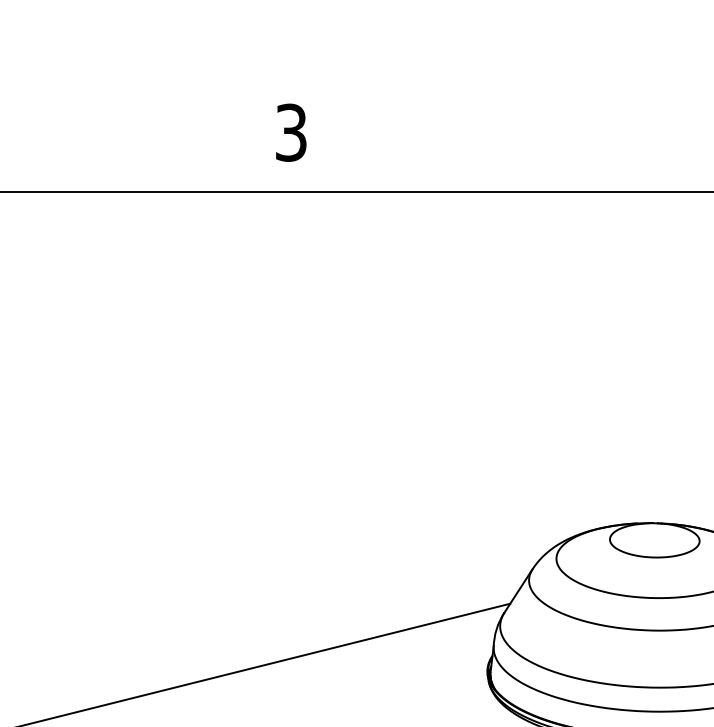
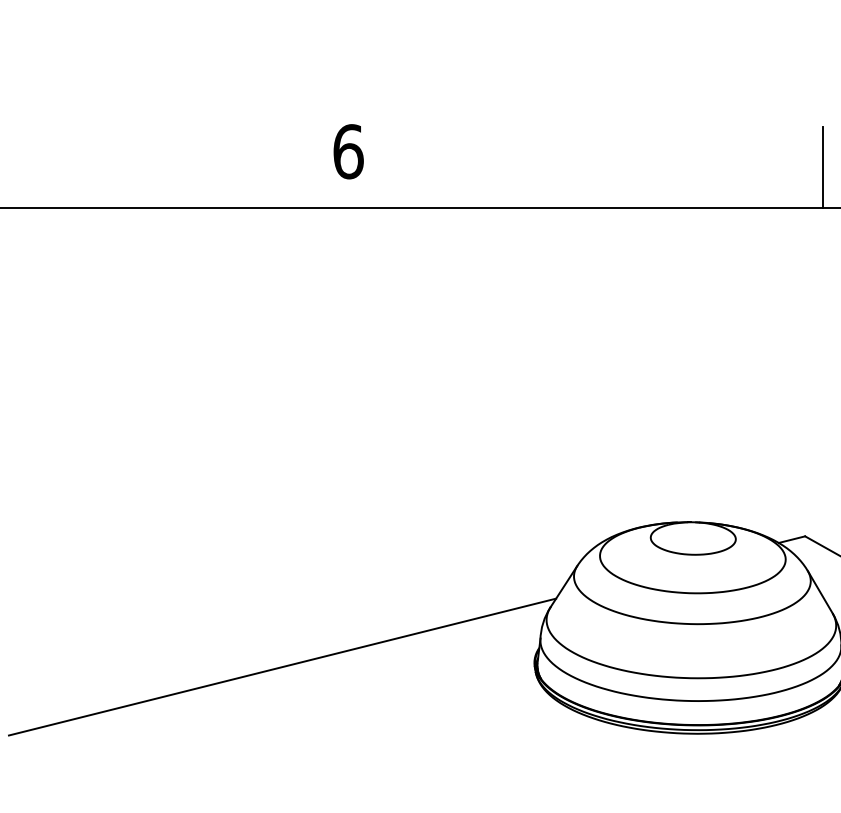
text: (291, 132) -> (348, 151), 3 -> 6

